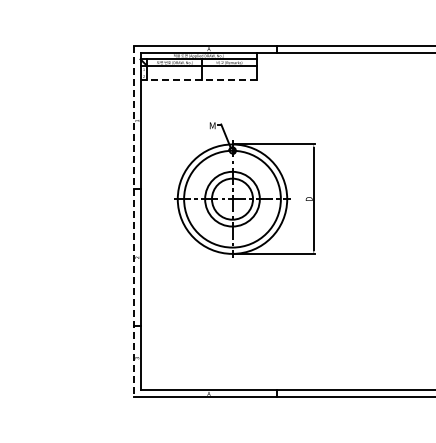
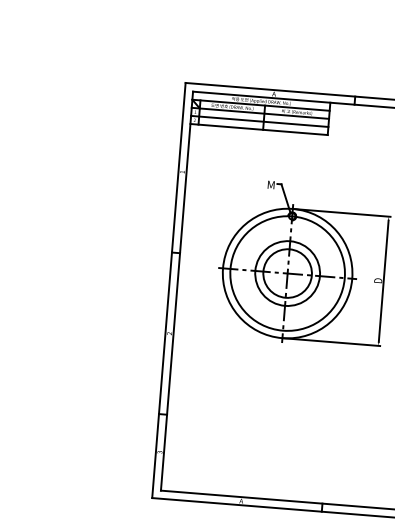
line: (198, 73) -> (259, 121), added
line: (198, 79) -> (258, 128), dashed -> solid
line: (133, 221) -> (168, 290), dashed -> solid

